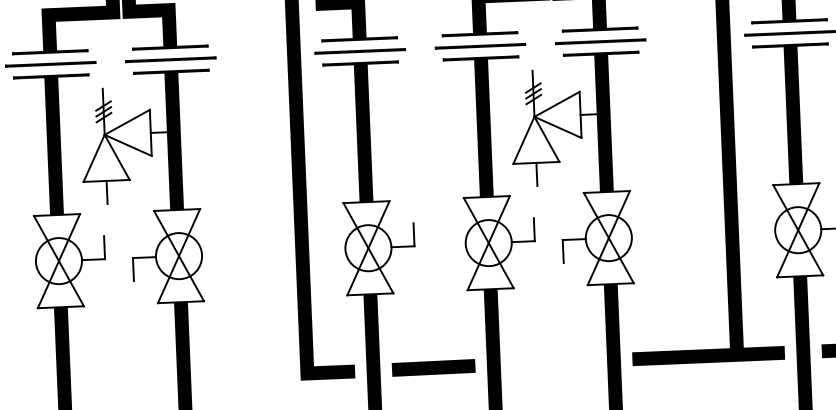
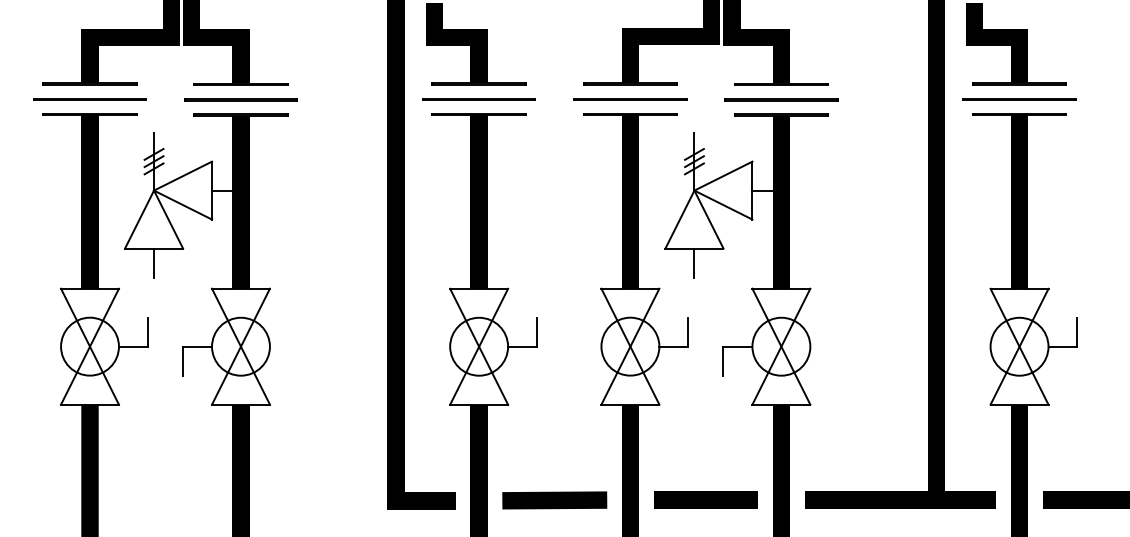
line: (553, 362) -> (705, 499), added

